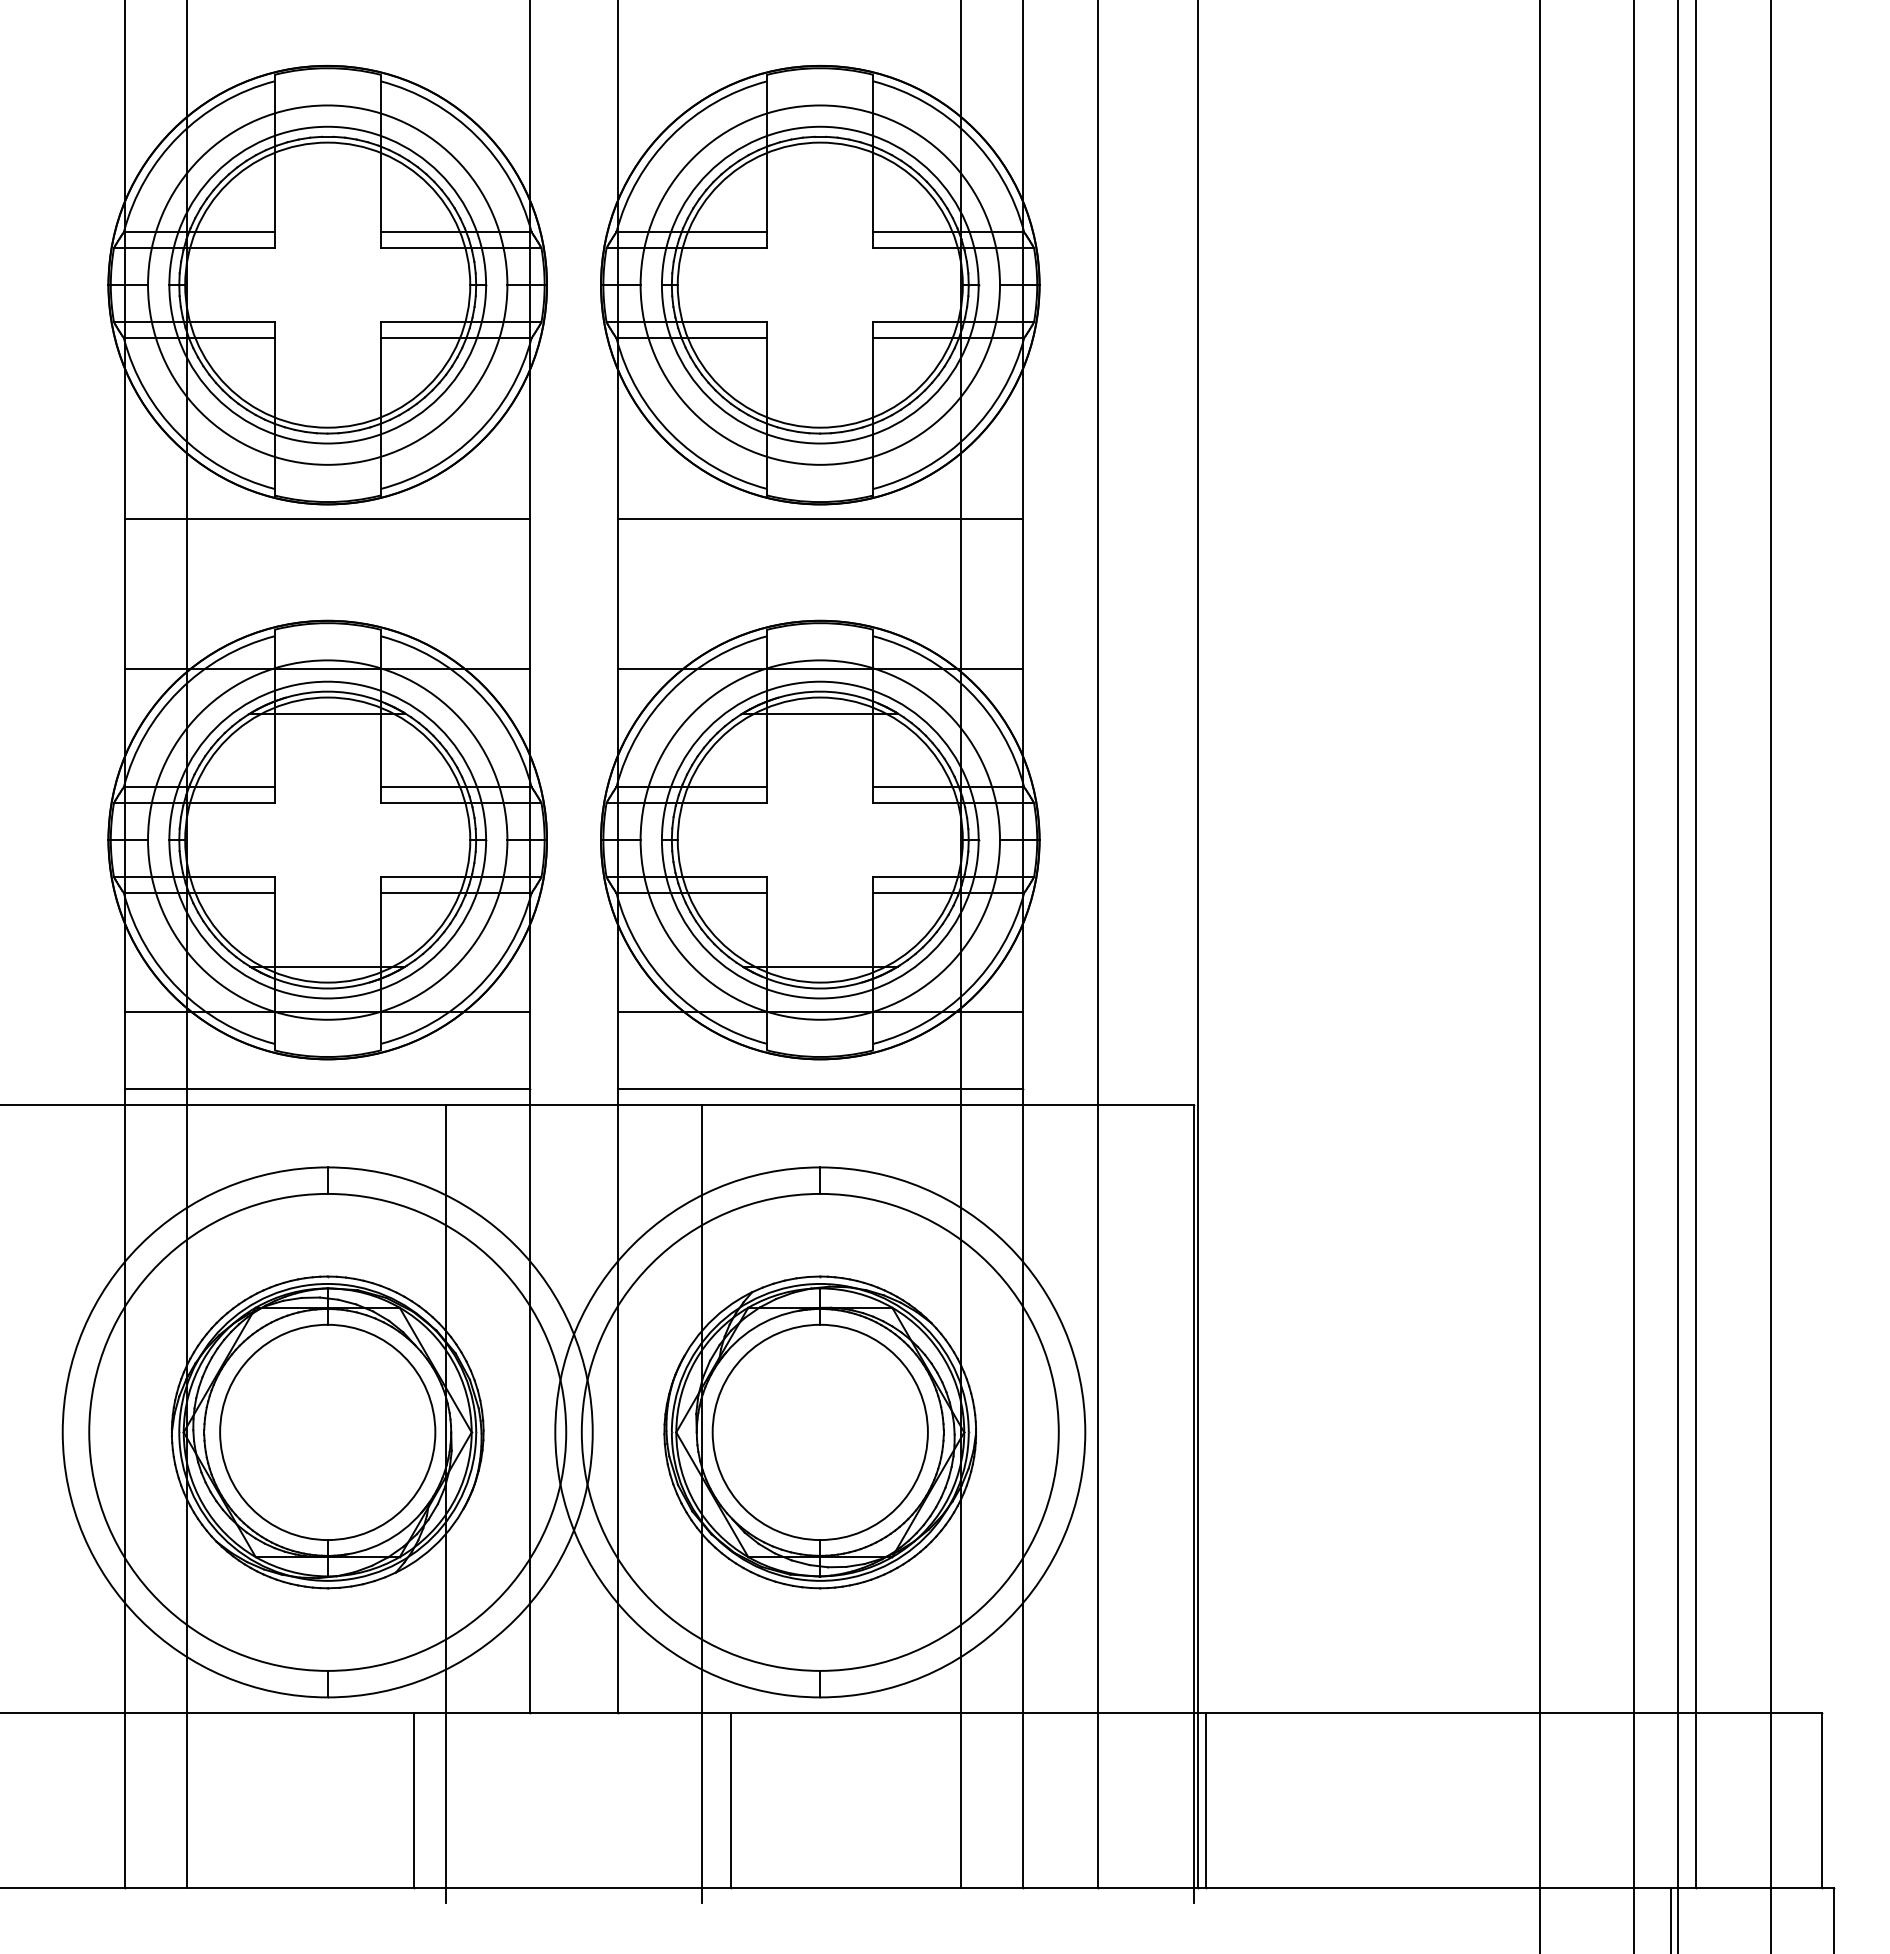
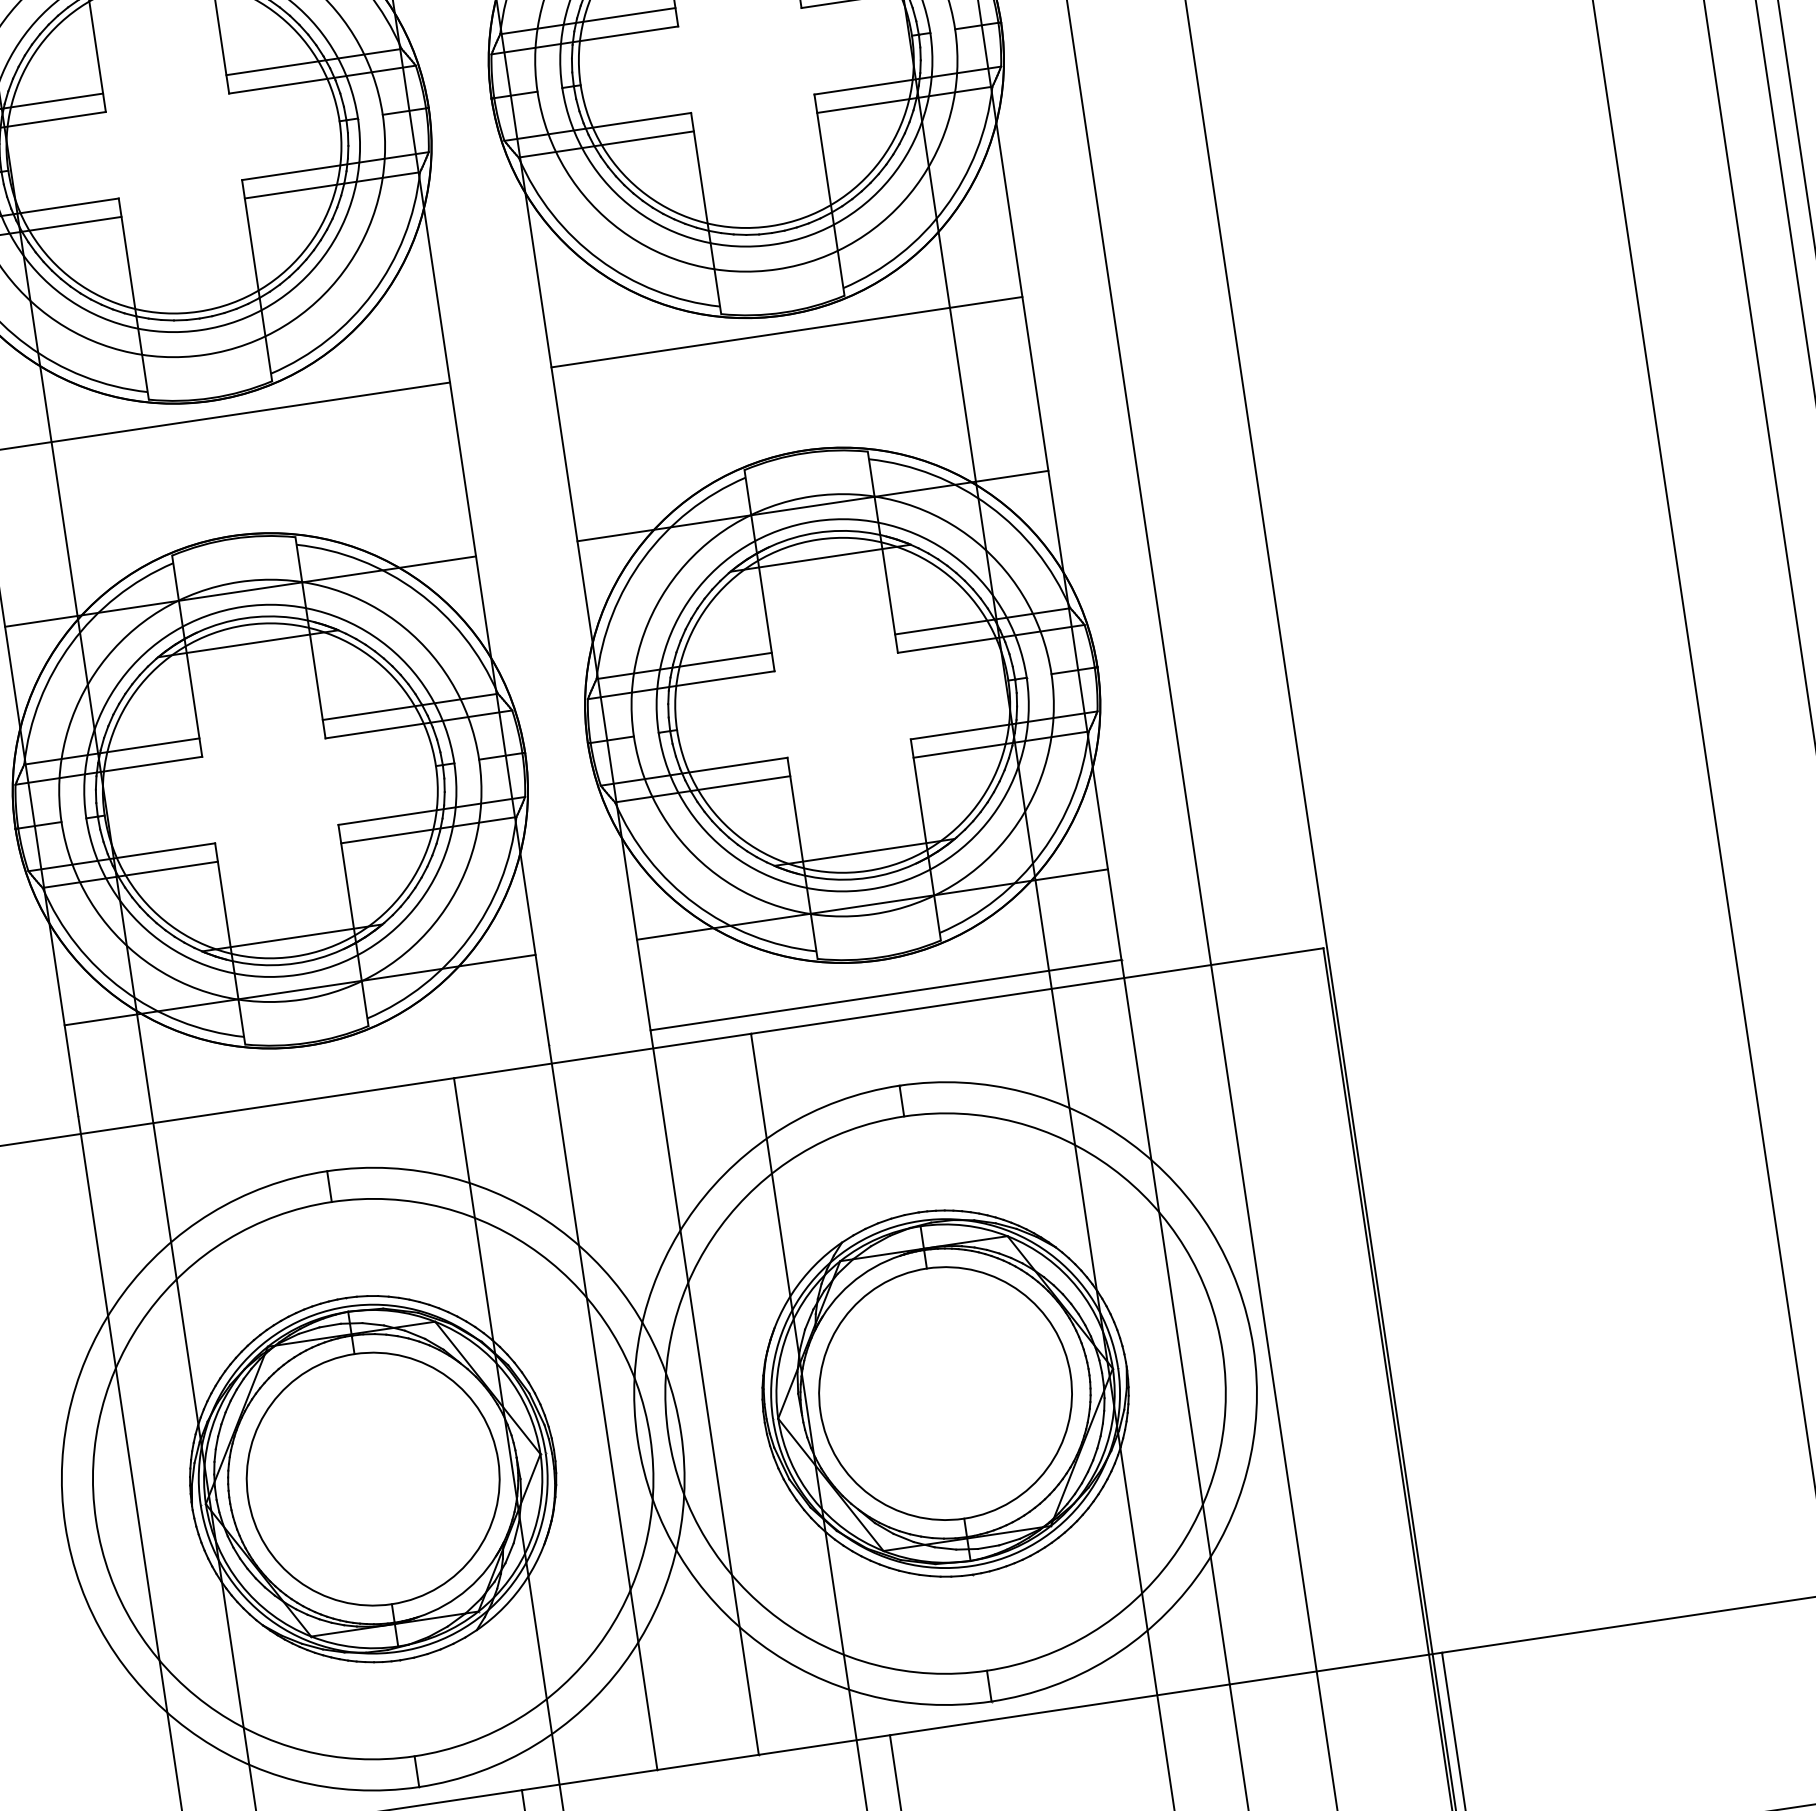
line: (327, 1089) -> (313, 1080), removed

